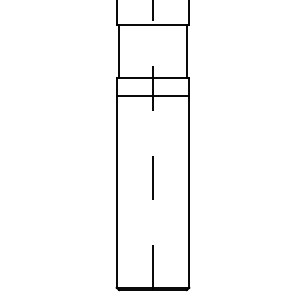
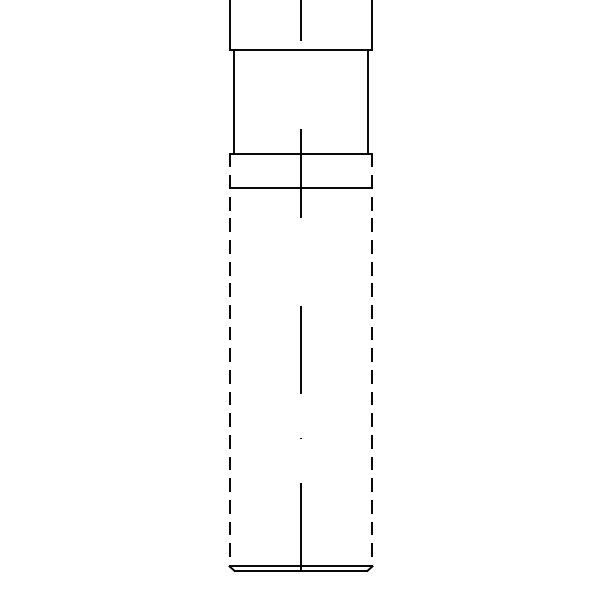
line: (116, 182) -> (229, 359), solid -> dashed
line: (189, 182) -> (372, 359), solid -> dashed

